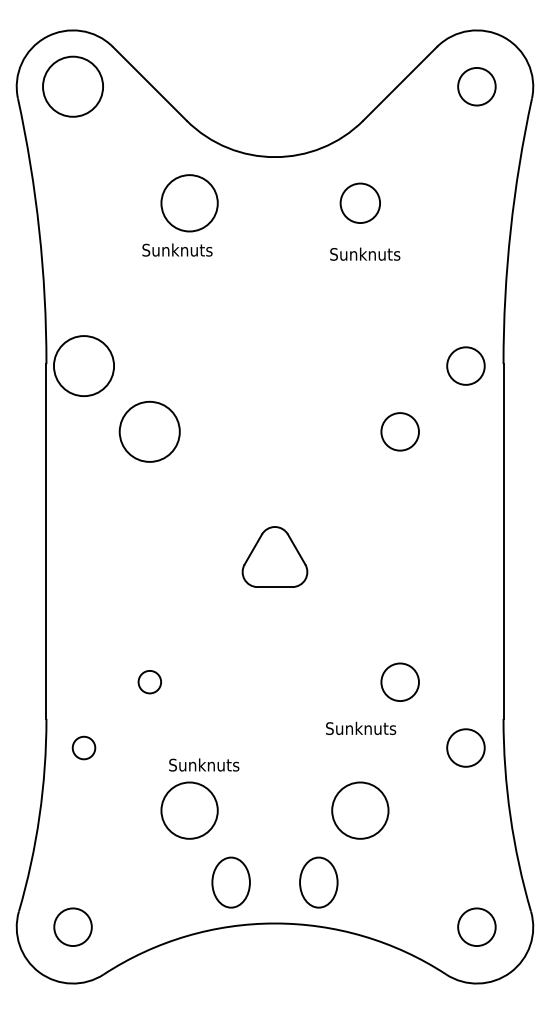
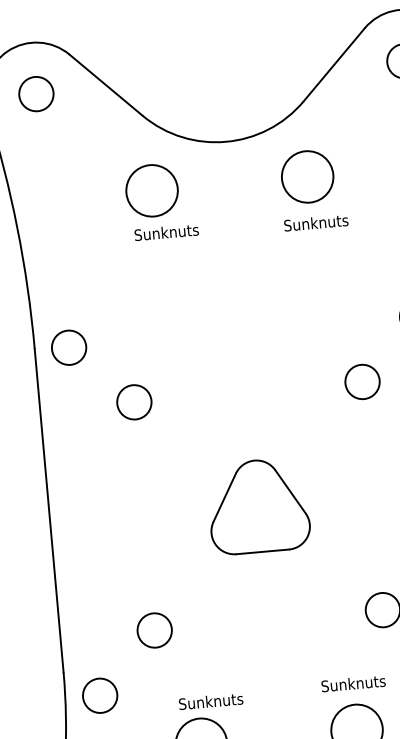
circle: (72, 86) -> (35, 93), size x0.62
circle: (360, 203) -> (307, 177), size x1.43
text: (177, 249) -> (166, 231), moved
circle: (83, 365) -> (68, 347), size x0.62
circle: (149, 431) -> (134, 402), size x0.62
part: (274, 556) -> (258, 505), size x1.67
circle: (149, 681) -> (154, 629), size x1.67
text: (361, 727) -> (353, 682), moved
circle: (83, 747) -> (99, 695), size x1.67

